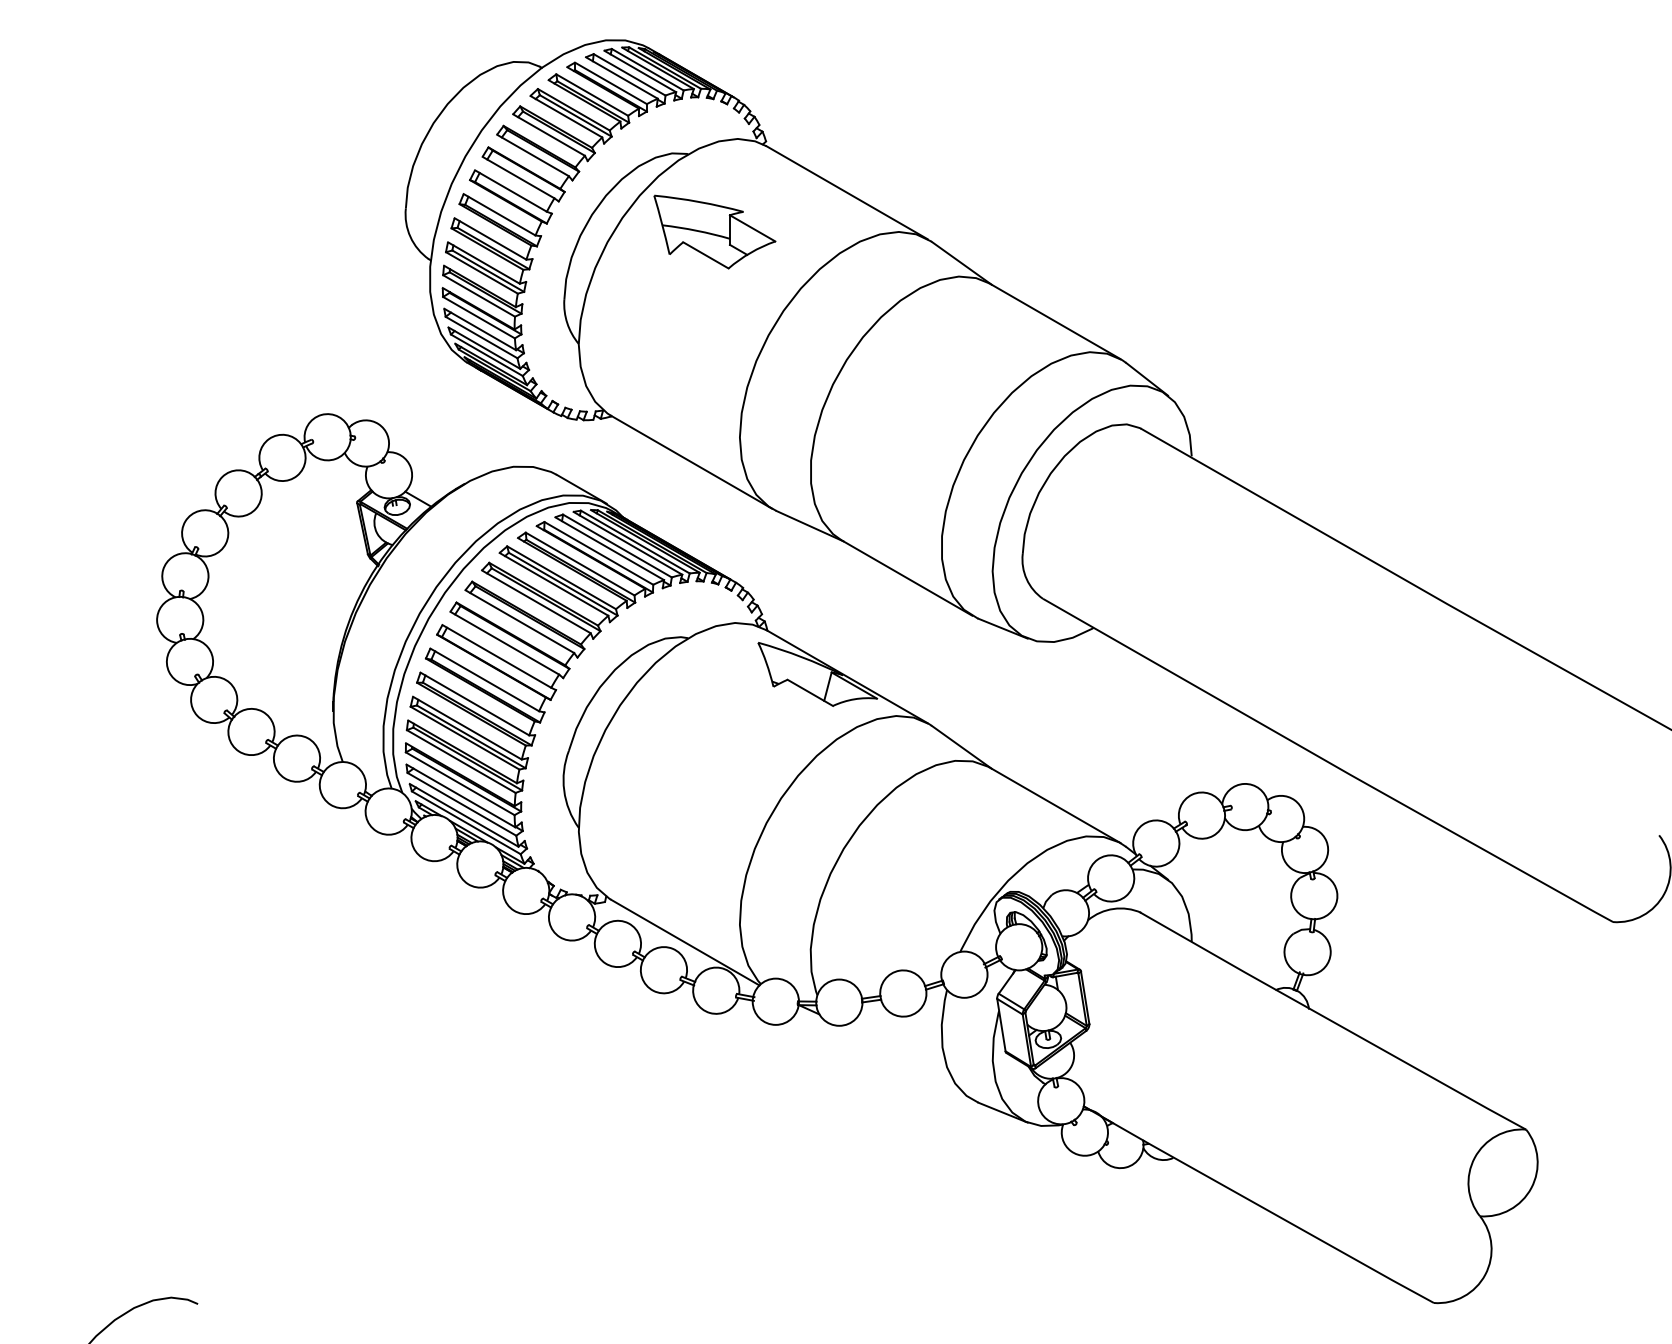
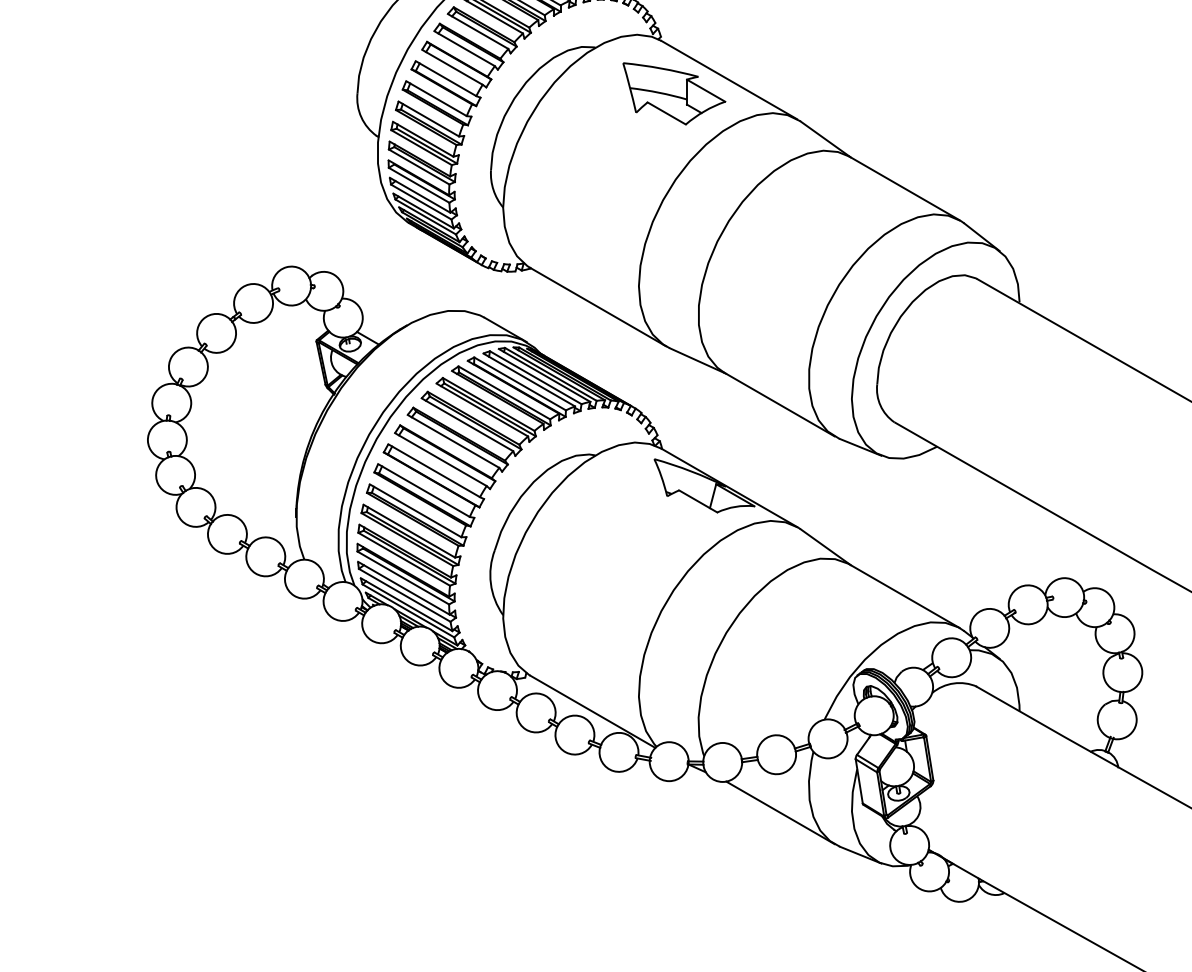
part: (714, 231) -> (673, 93), moved
line: (907, 1062) -> (780, 812), added

